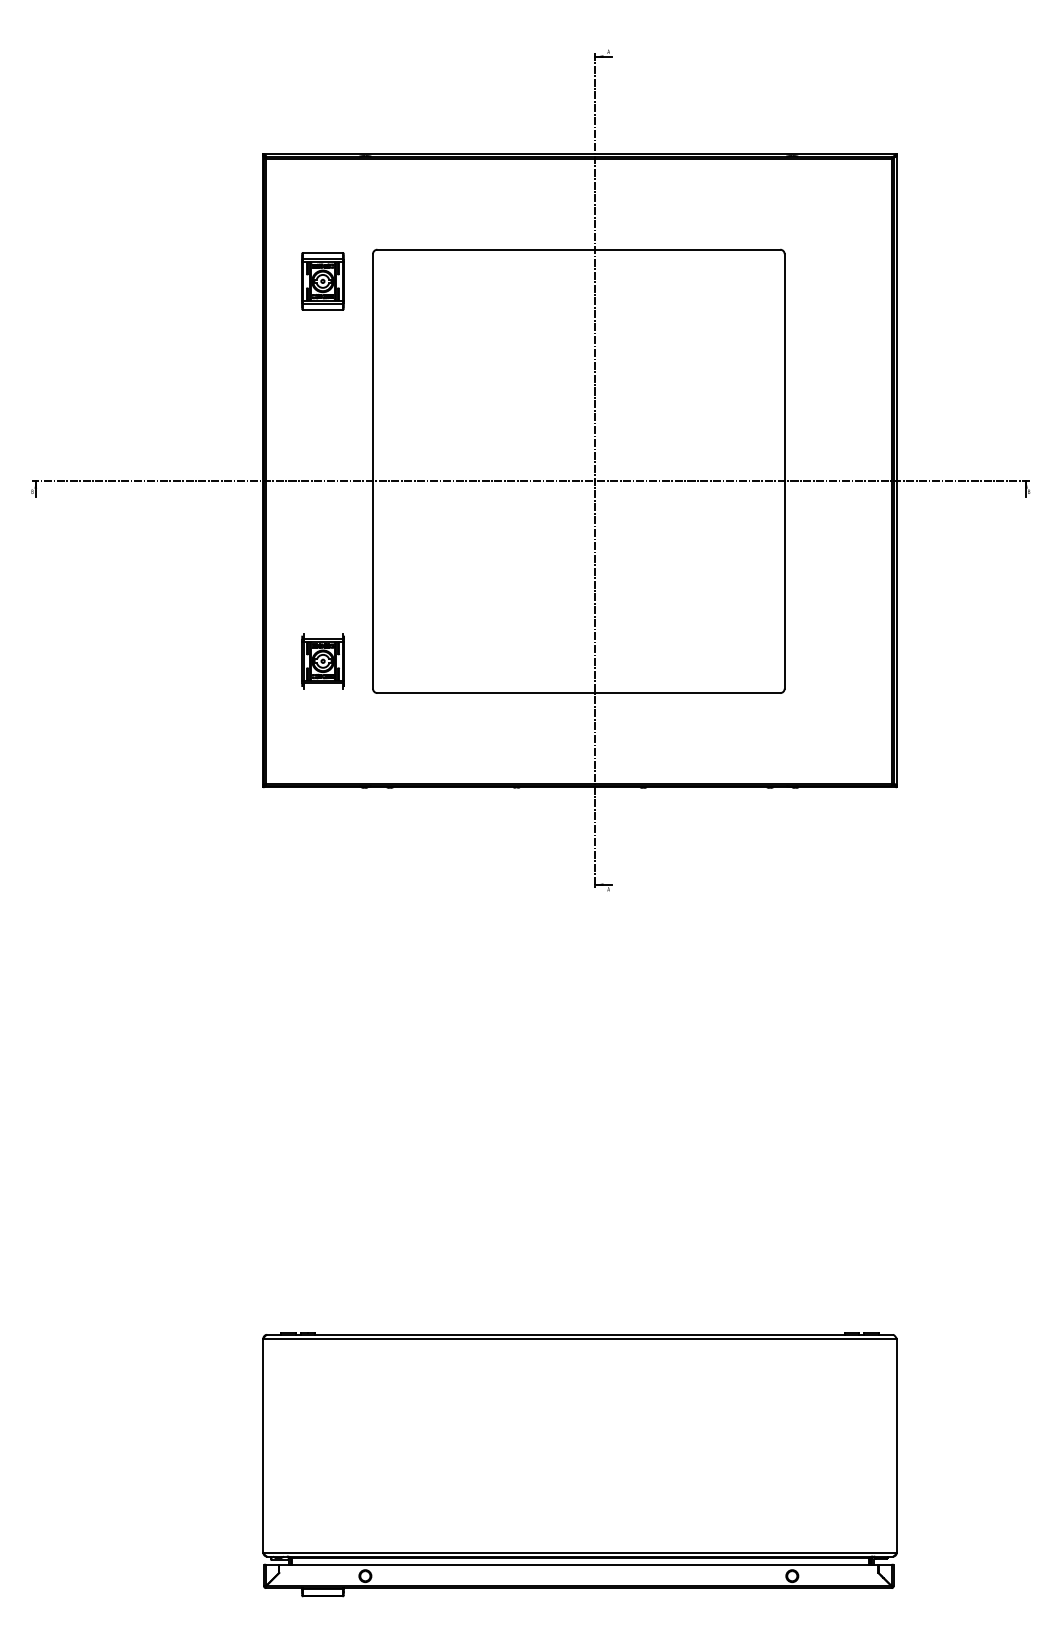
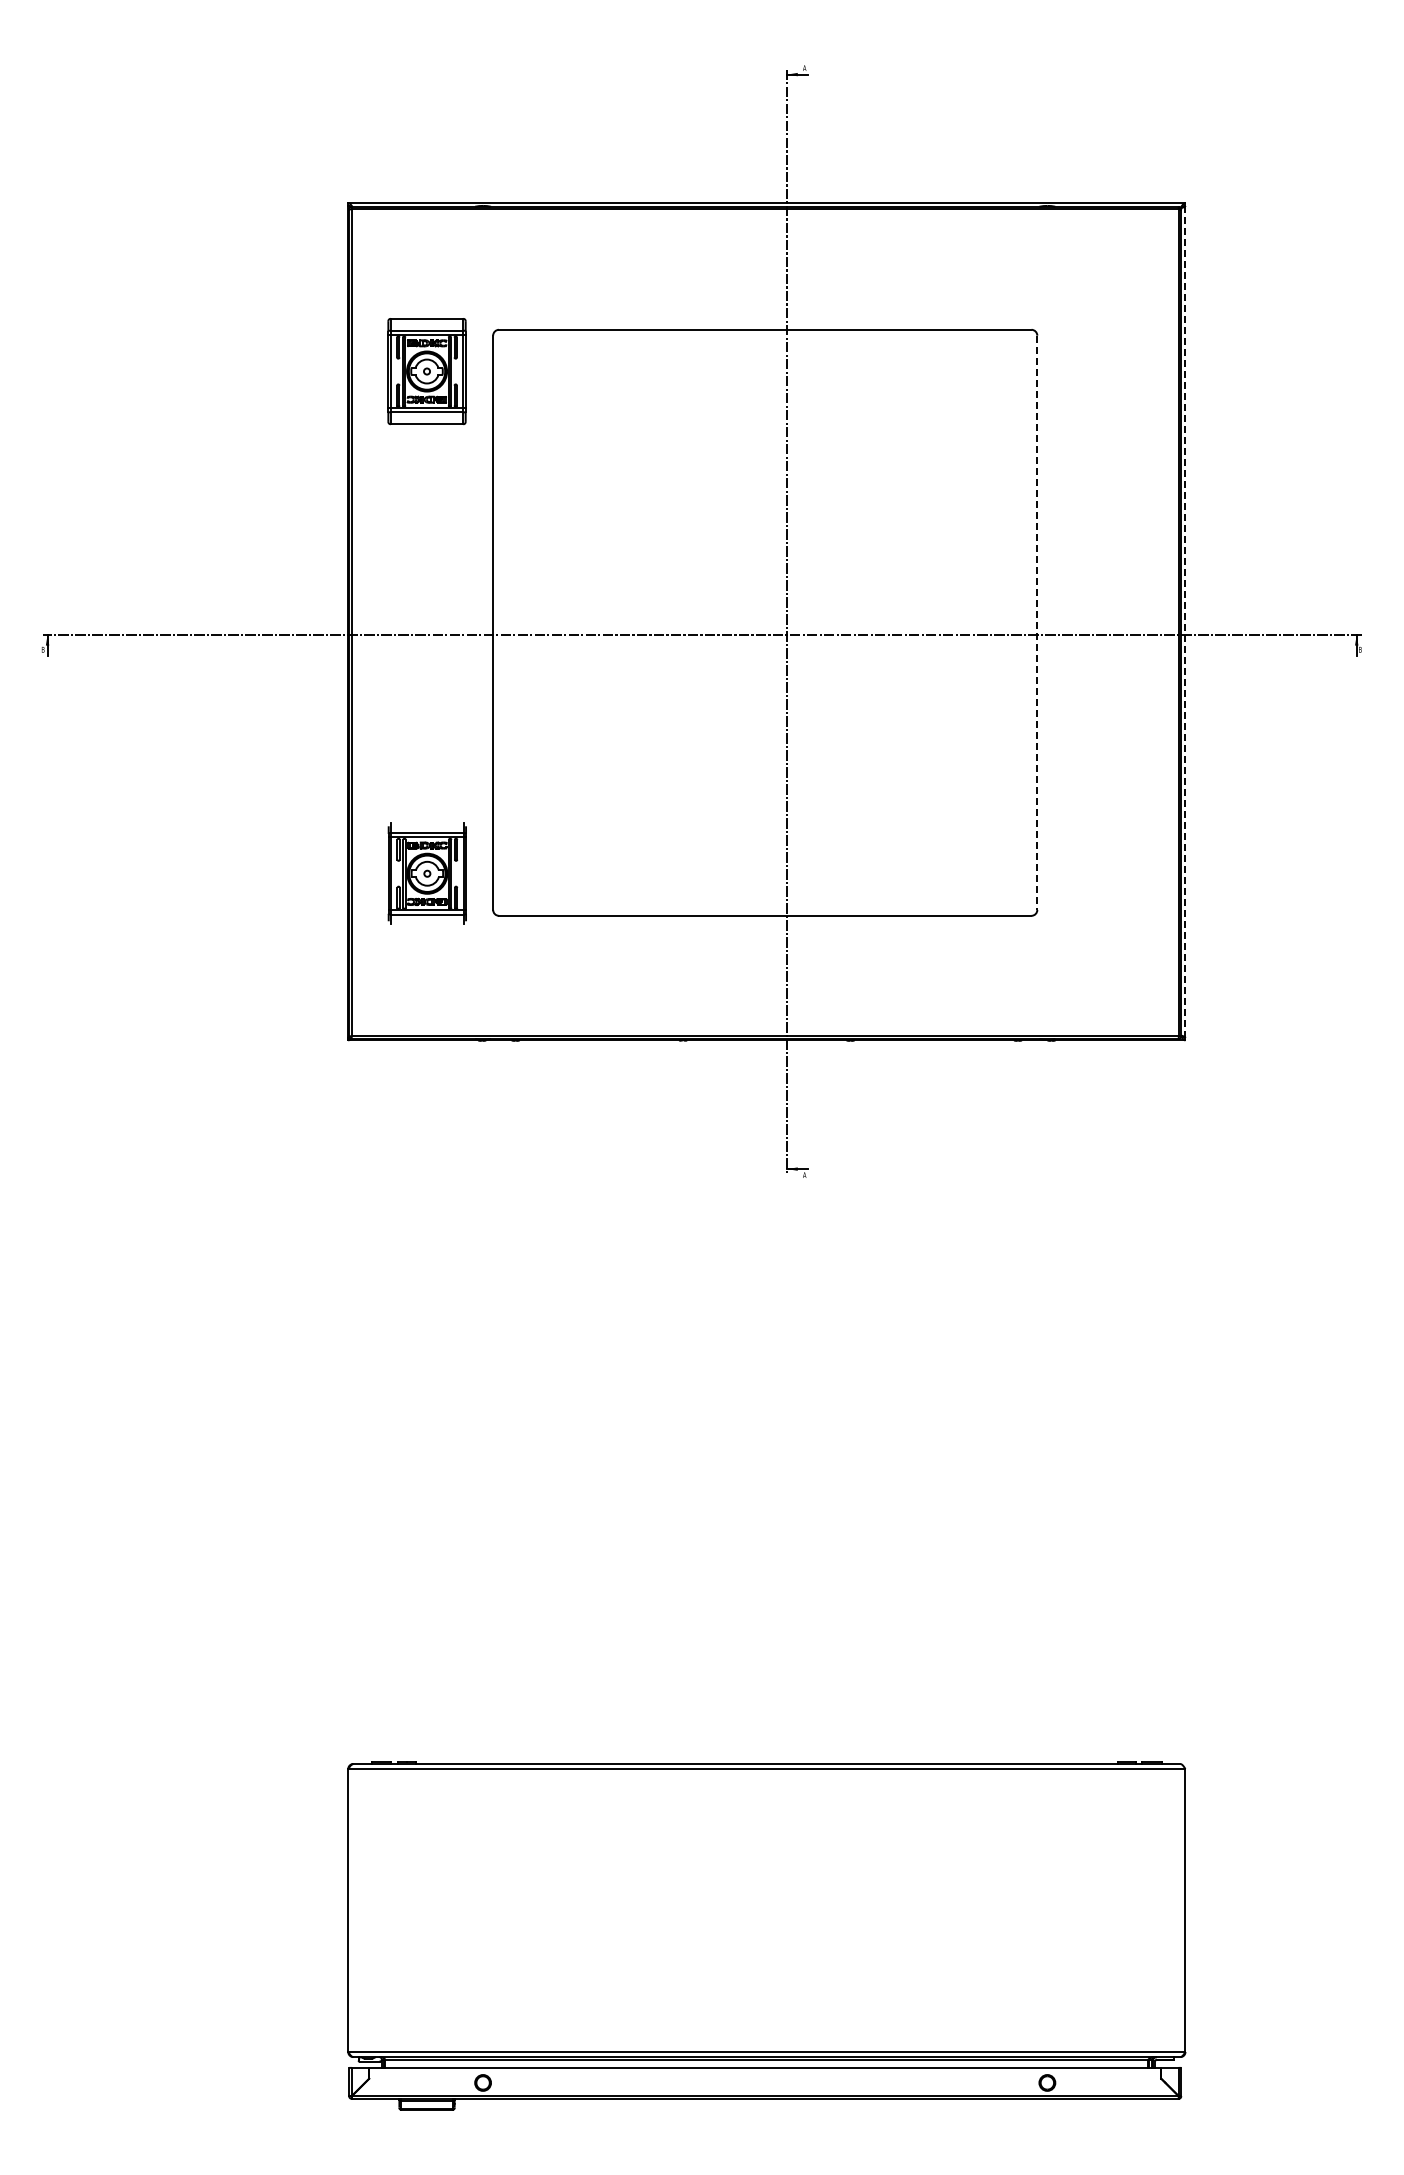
part: (322, 281) -> (426, 371), size x1.4
line: (896, 470) -> (1185, 621), solid -> dashed
line: (784, 471) -> (1037, 623), solid -> dashed
part: (322, 661) -> (426, 873), size x1.4

